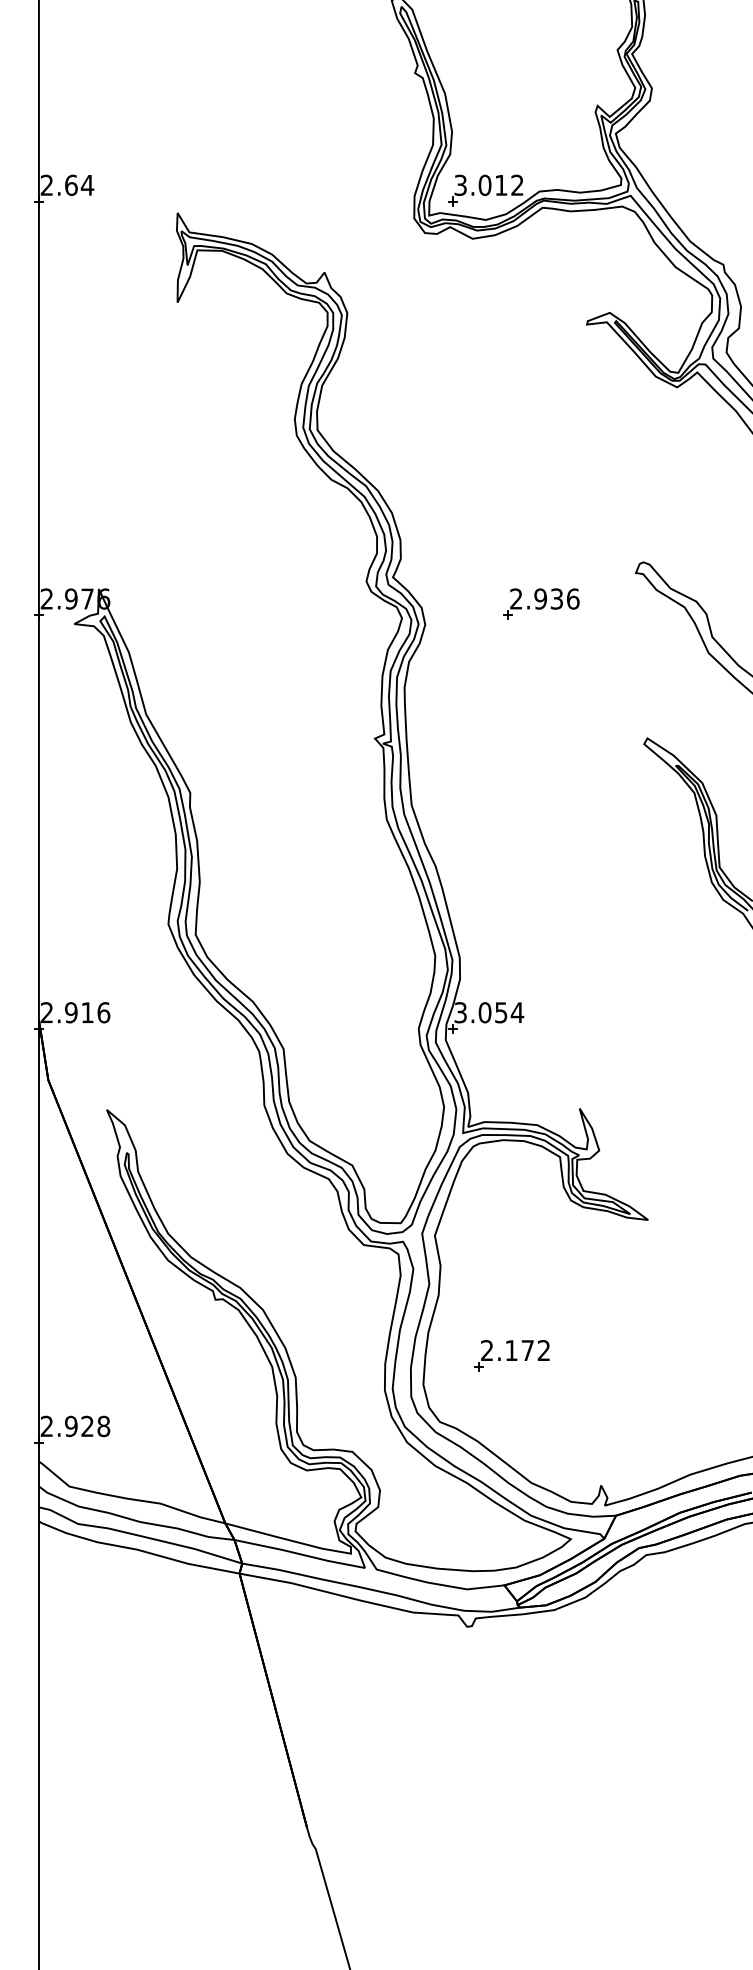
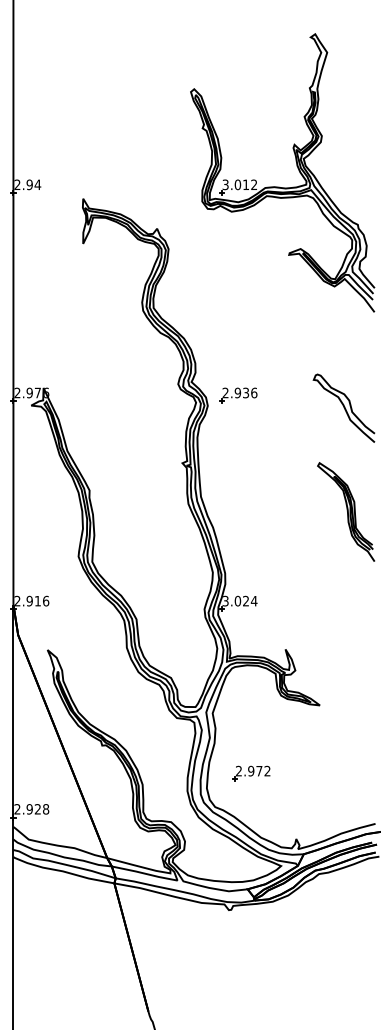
text: (70, 184) -> (29, 184), 2.64 -> 2.94
part: (541, 603) -> (238, 395), moved
text: (500, 1011) -> (245, 600), 3.054 -> 3.024
text: (512, 1349) -> (251, 770), 2.172 -> 2.972

